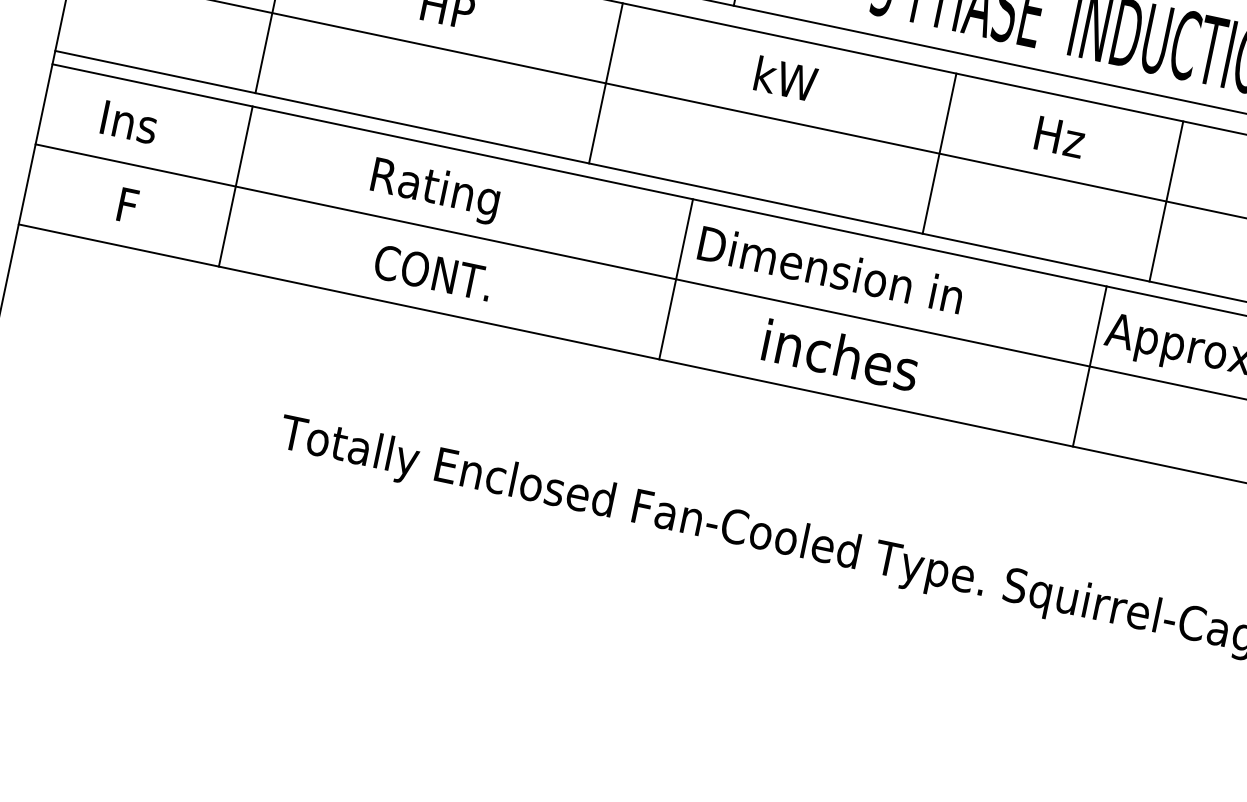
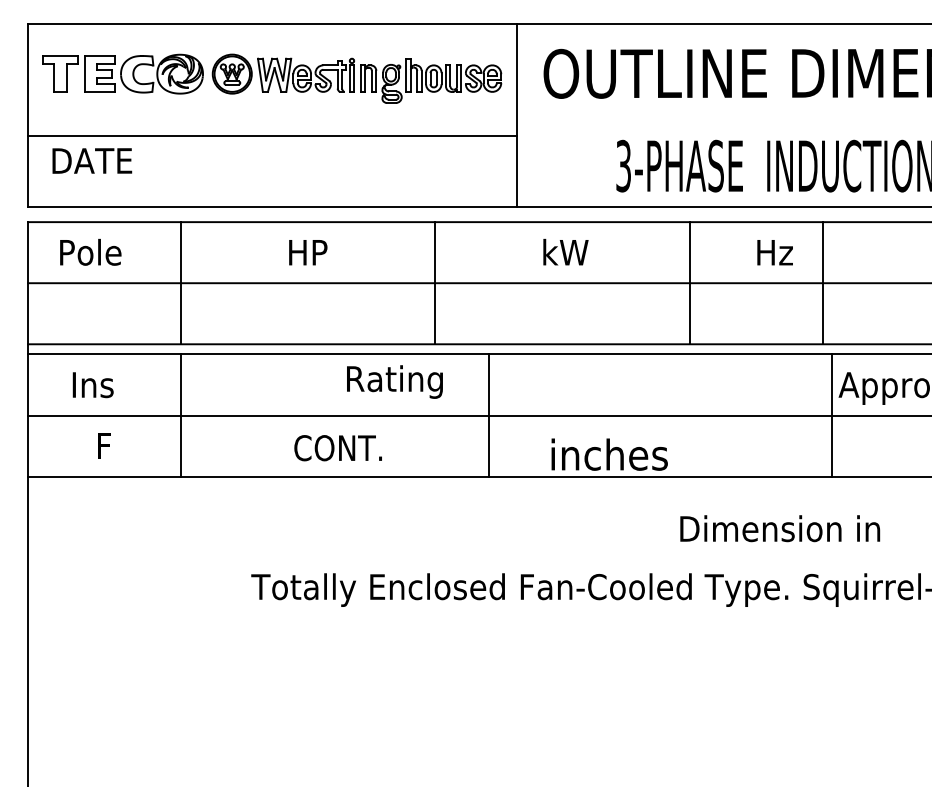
text: (434, 190) -> (394, 381), moved
line: (1166, 201) -> (822, 283), moved
text: (831, 269) -> (780, 528), moved
line: (676, 279) -> (488, 415), moved
text: (840, 355) -> (609, 454), moved

